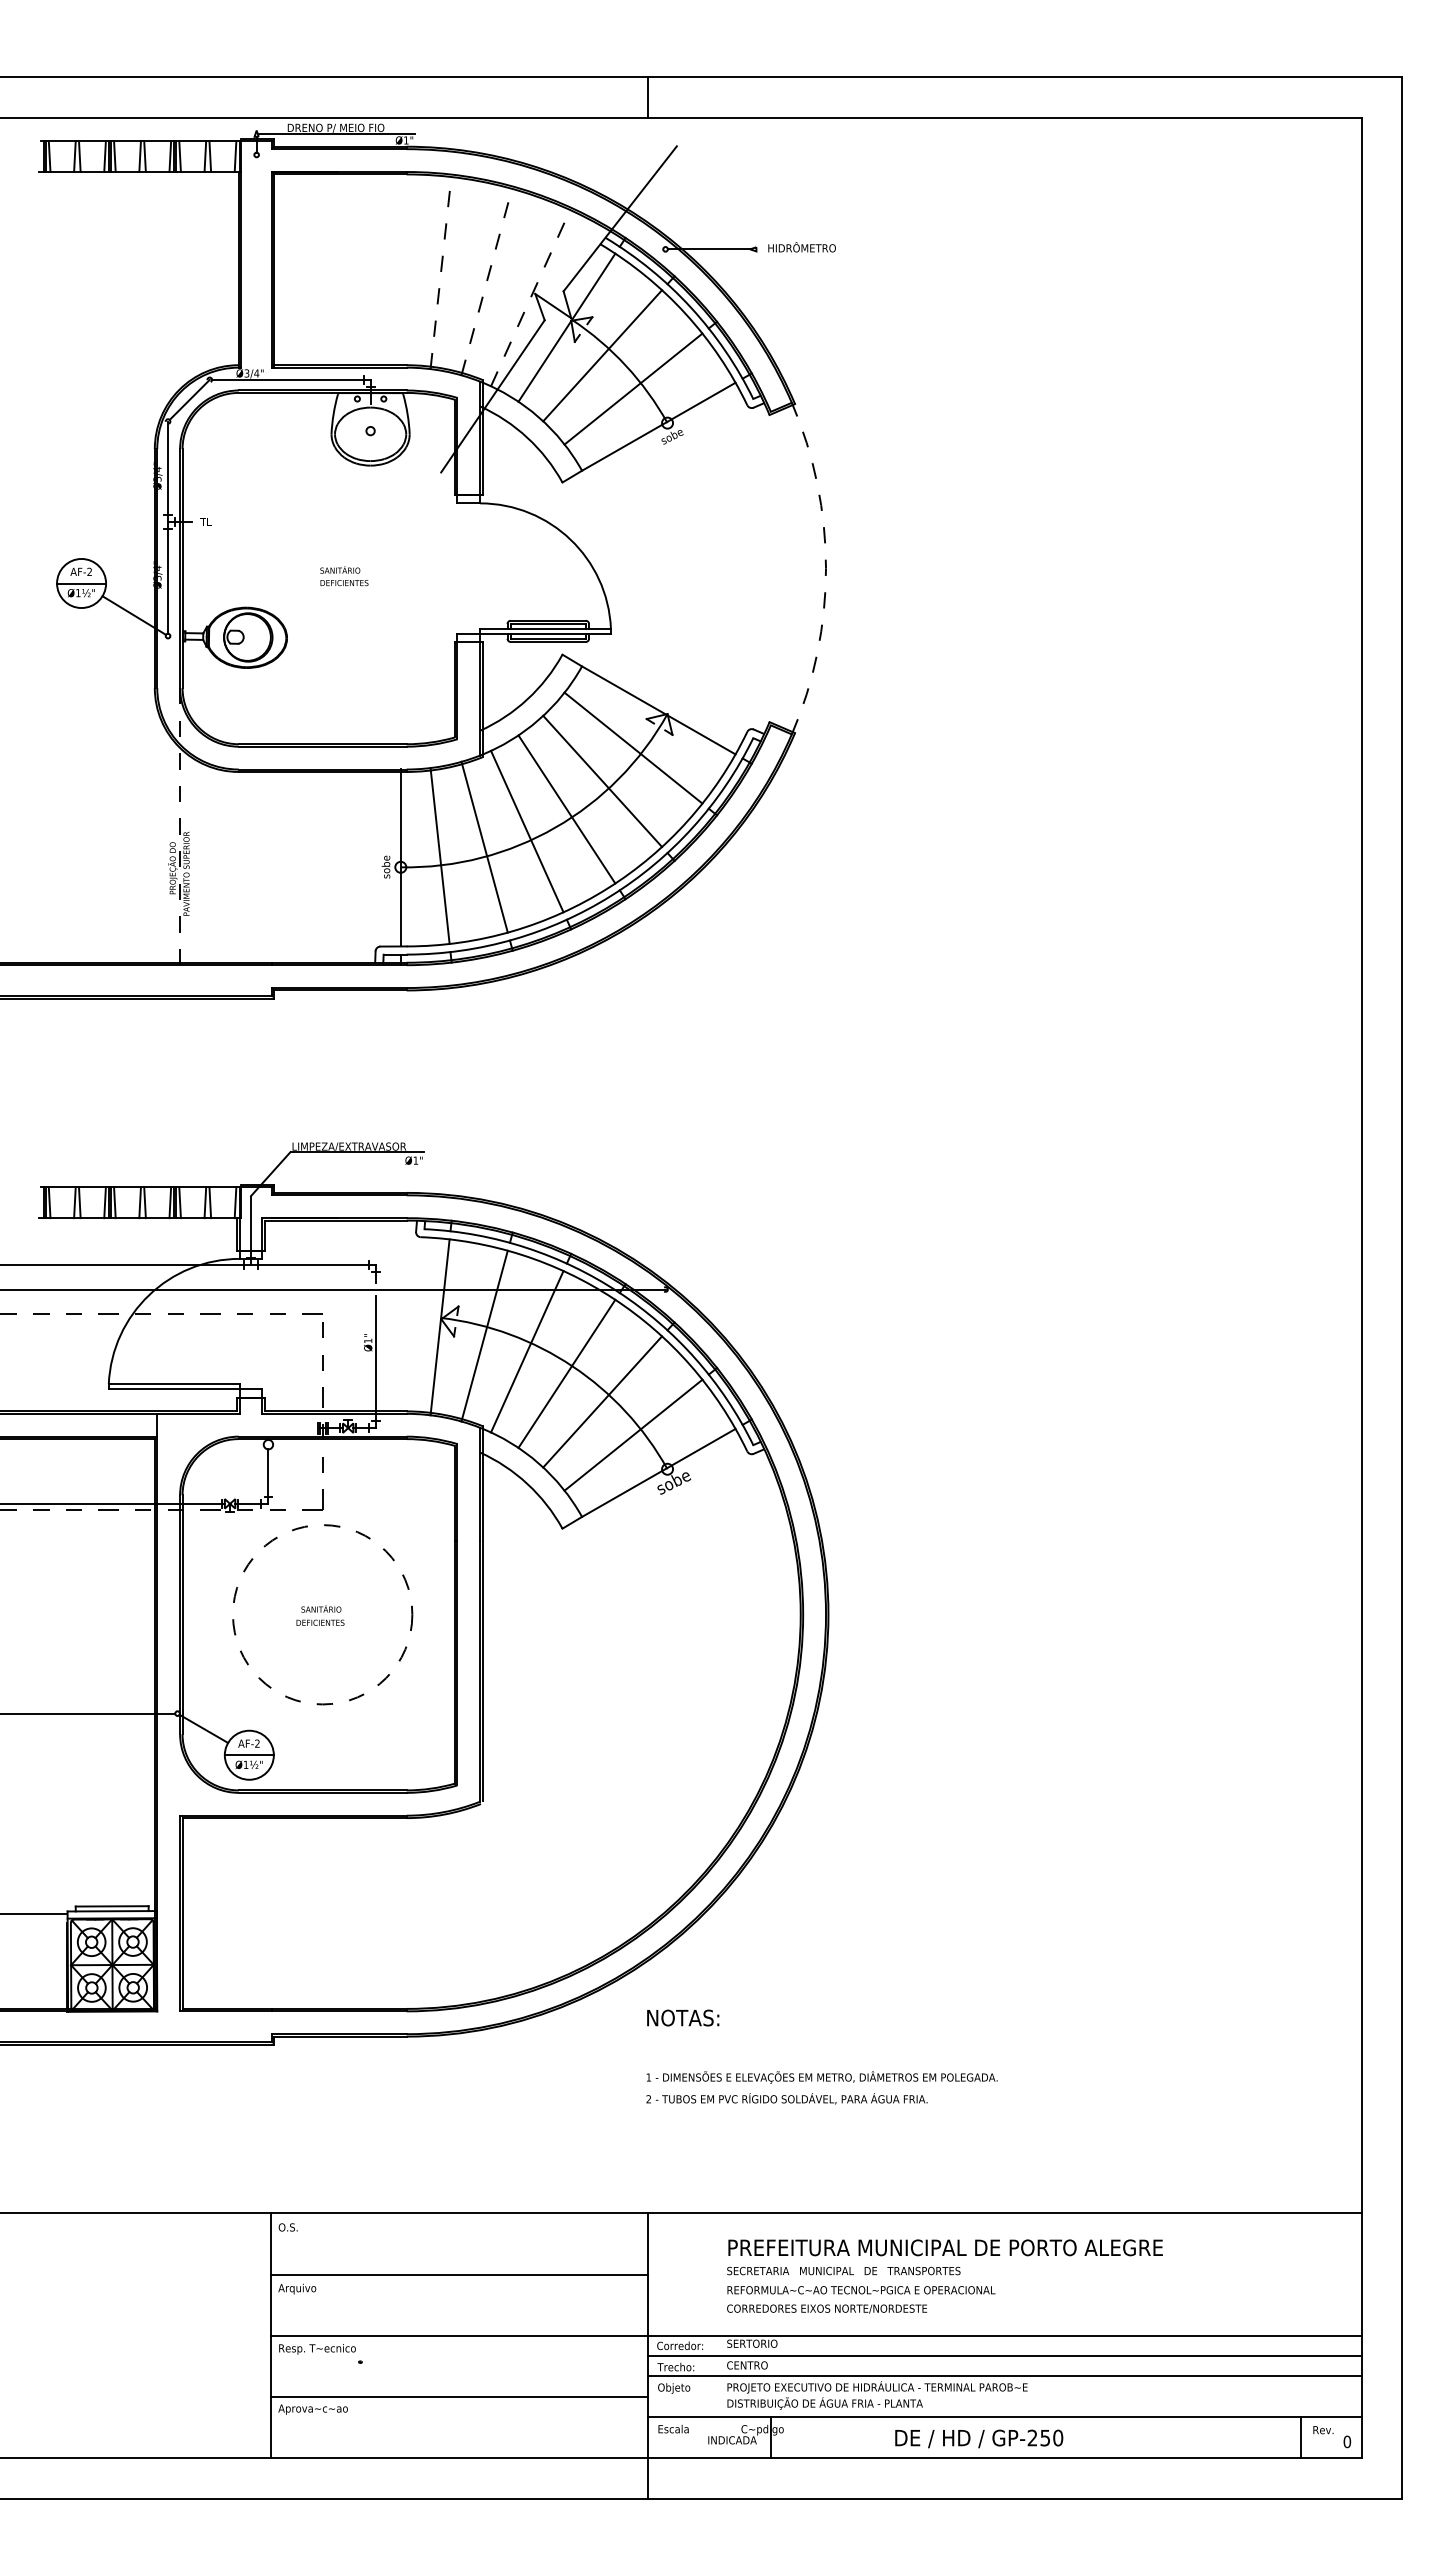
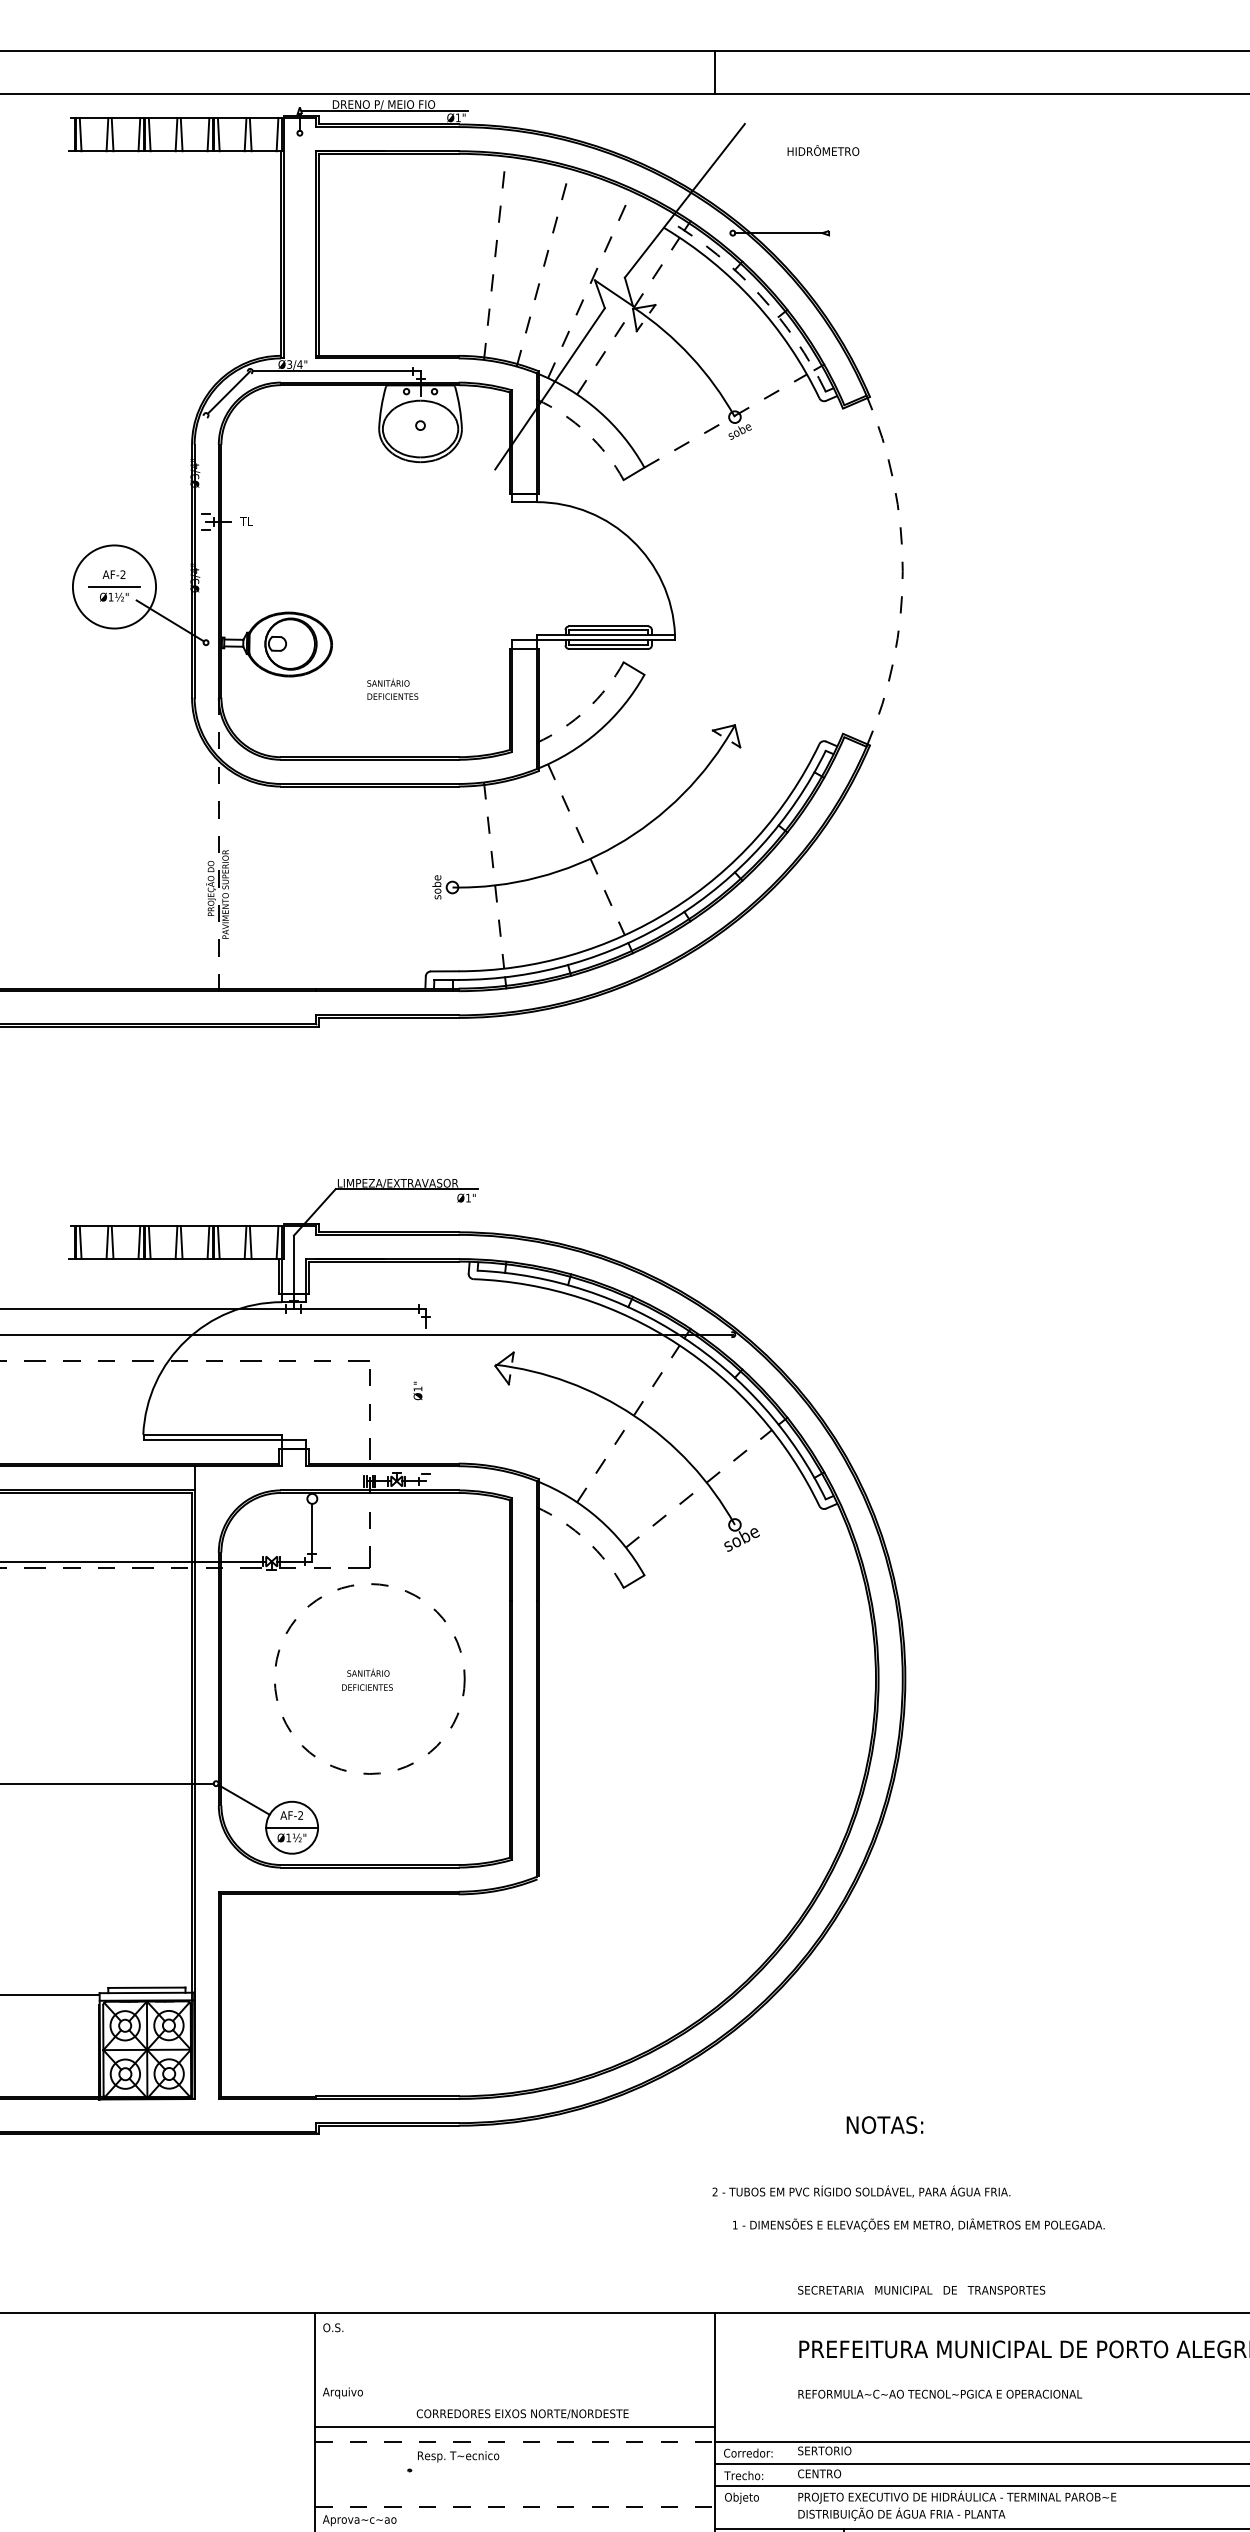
text: (801, 247) -> (822, 150), moved
arc: (691, 307) -> (760, 294), solid -> dashed
line: (566, 327) -> (627, 315), solid -> dashed
line: (602, 355) -> (666, 345), removed
line: (633, 388) -> (698, 380), removed
line: (658, 426) -> (725, 420), solid -> dashed
arc: (527, 437) -> (586, 432), solid -> dashed
line: (168, 527) -> (206, 527), removed
text: (344, 576) -> (392, 689), moved
circle: (81, 583) -> (114, 586), size x1.6
arc: (527, 699) -> (586, 709), solid -> dashed
line: (658, 710) -> (725, 721), removed
line: (633, 747) -> (698, 760), removed
line: (602, 780) -> (666, 795), removed
line: (566, 809) -> (627, 826), removed
line: (527, 831) -> (586, 849), solid -> dashed
line: (484, 846) -> (541, 865), removed
line: (440, 855) -> (494, 875), solid -> dashed
line: (400, 857) -> (452, 877), removed
line: (439, 1327) -> (493, 1374), removed
line: (484, 1335) -> (541, 1383), removed
line: (526, 1351) -> (585, 1400), removed
line: (376, 1362) -> (426, 1411), removed
line: (566, 1373) -> (627, 1423), solid -> dashed
line: (602, 1401) -> (666, 1453), removed
line: (633, 1435) -> (698, 1489), solid -> dashed
line: (658, 1472) -> (725, 1528), removed
arc: (527, 1483) -> (586, 1540), solid -> dashed
text: (683, 2017) -> (885, 2124), moved
text: (821, 2077) -> (918, 2225), moved
text: (843, 2270) -> (921, 2289), moved
line: (459, 2274) -> (514, 2427), moved
text: (827, 2308) -> (523, 2413), moved
line: (459, 2335) -> (514, 2442), solid -> dashed
text: (317, 2349) -> (458, 2457), moved
line: (459, 2396) -> (514, 2506), solid -> dashed

